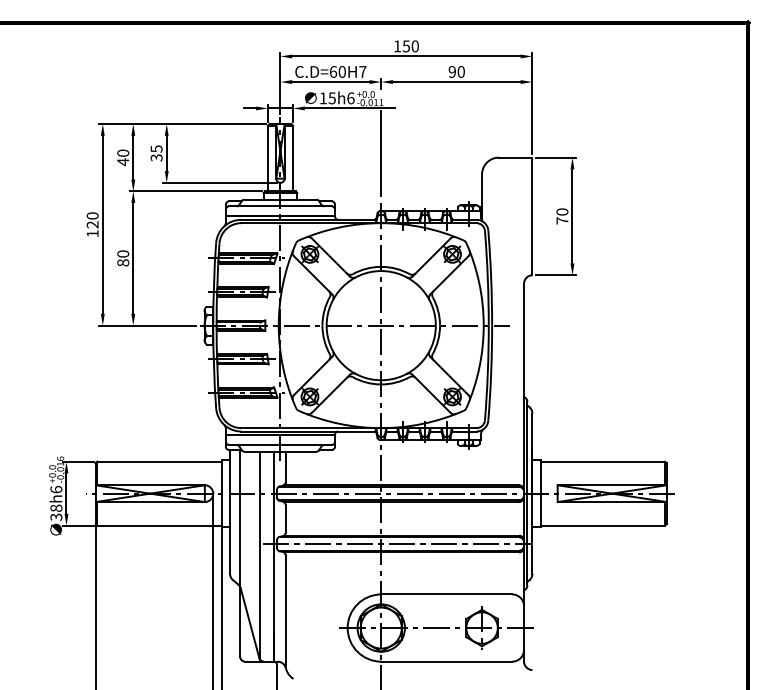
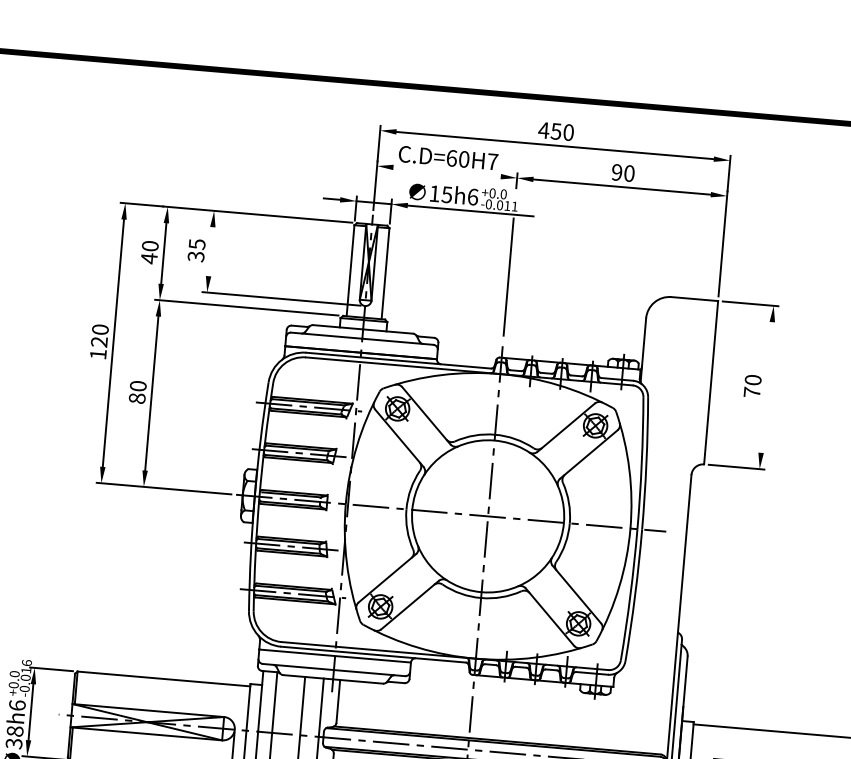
text: (397, 46) -> (543, 130), 150 -> 450
line: (330, 82) -> (446, 172), removed
line: (166, 153) -> (210, 251), removed
line: (572, 216) -> (766, 387), removed

